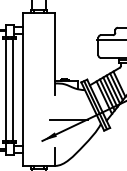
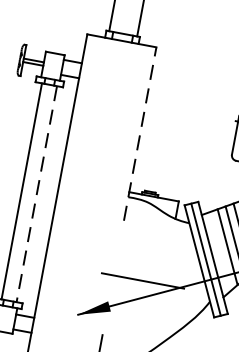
line: (55, 53) -> (141, 133), solid -> dashed
line: (13, 89) -> (37, 193), solid -> dashed

